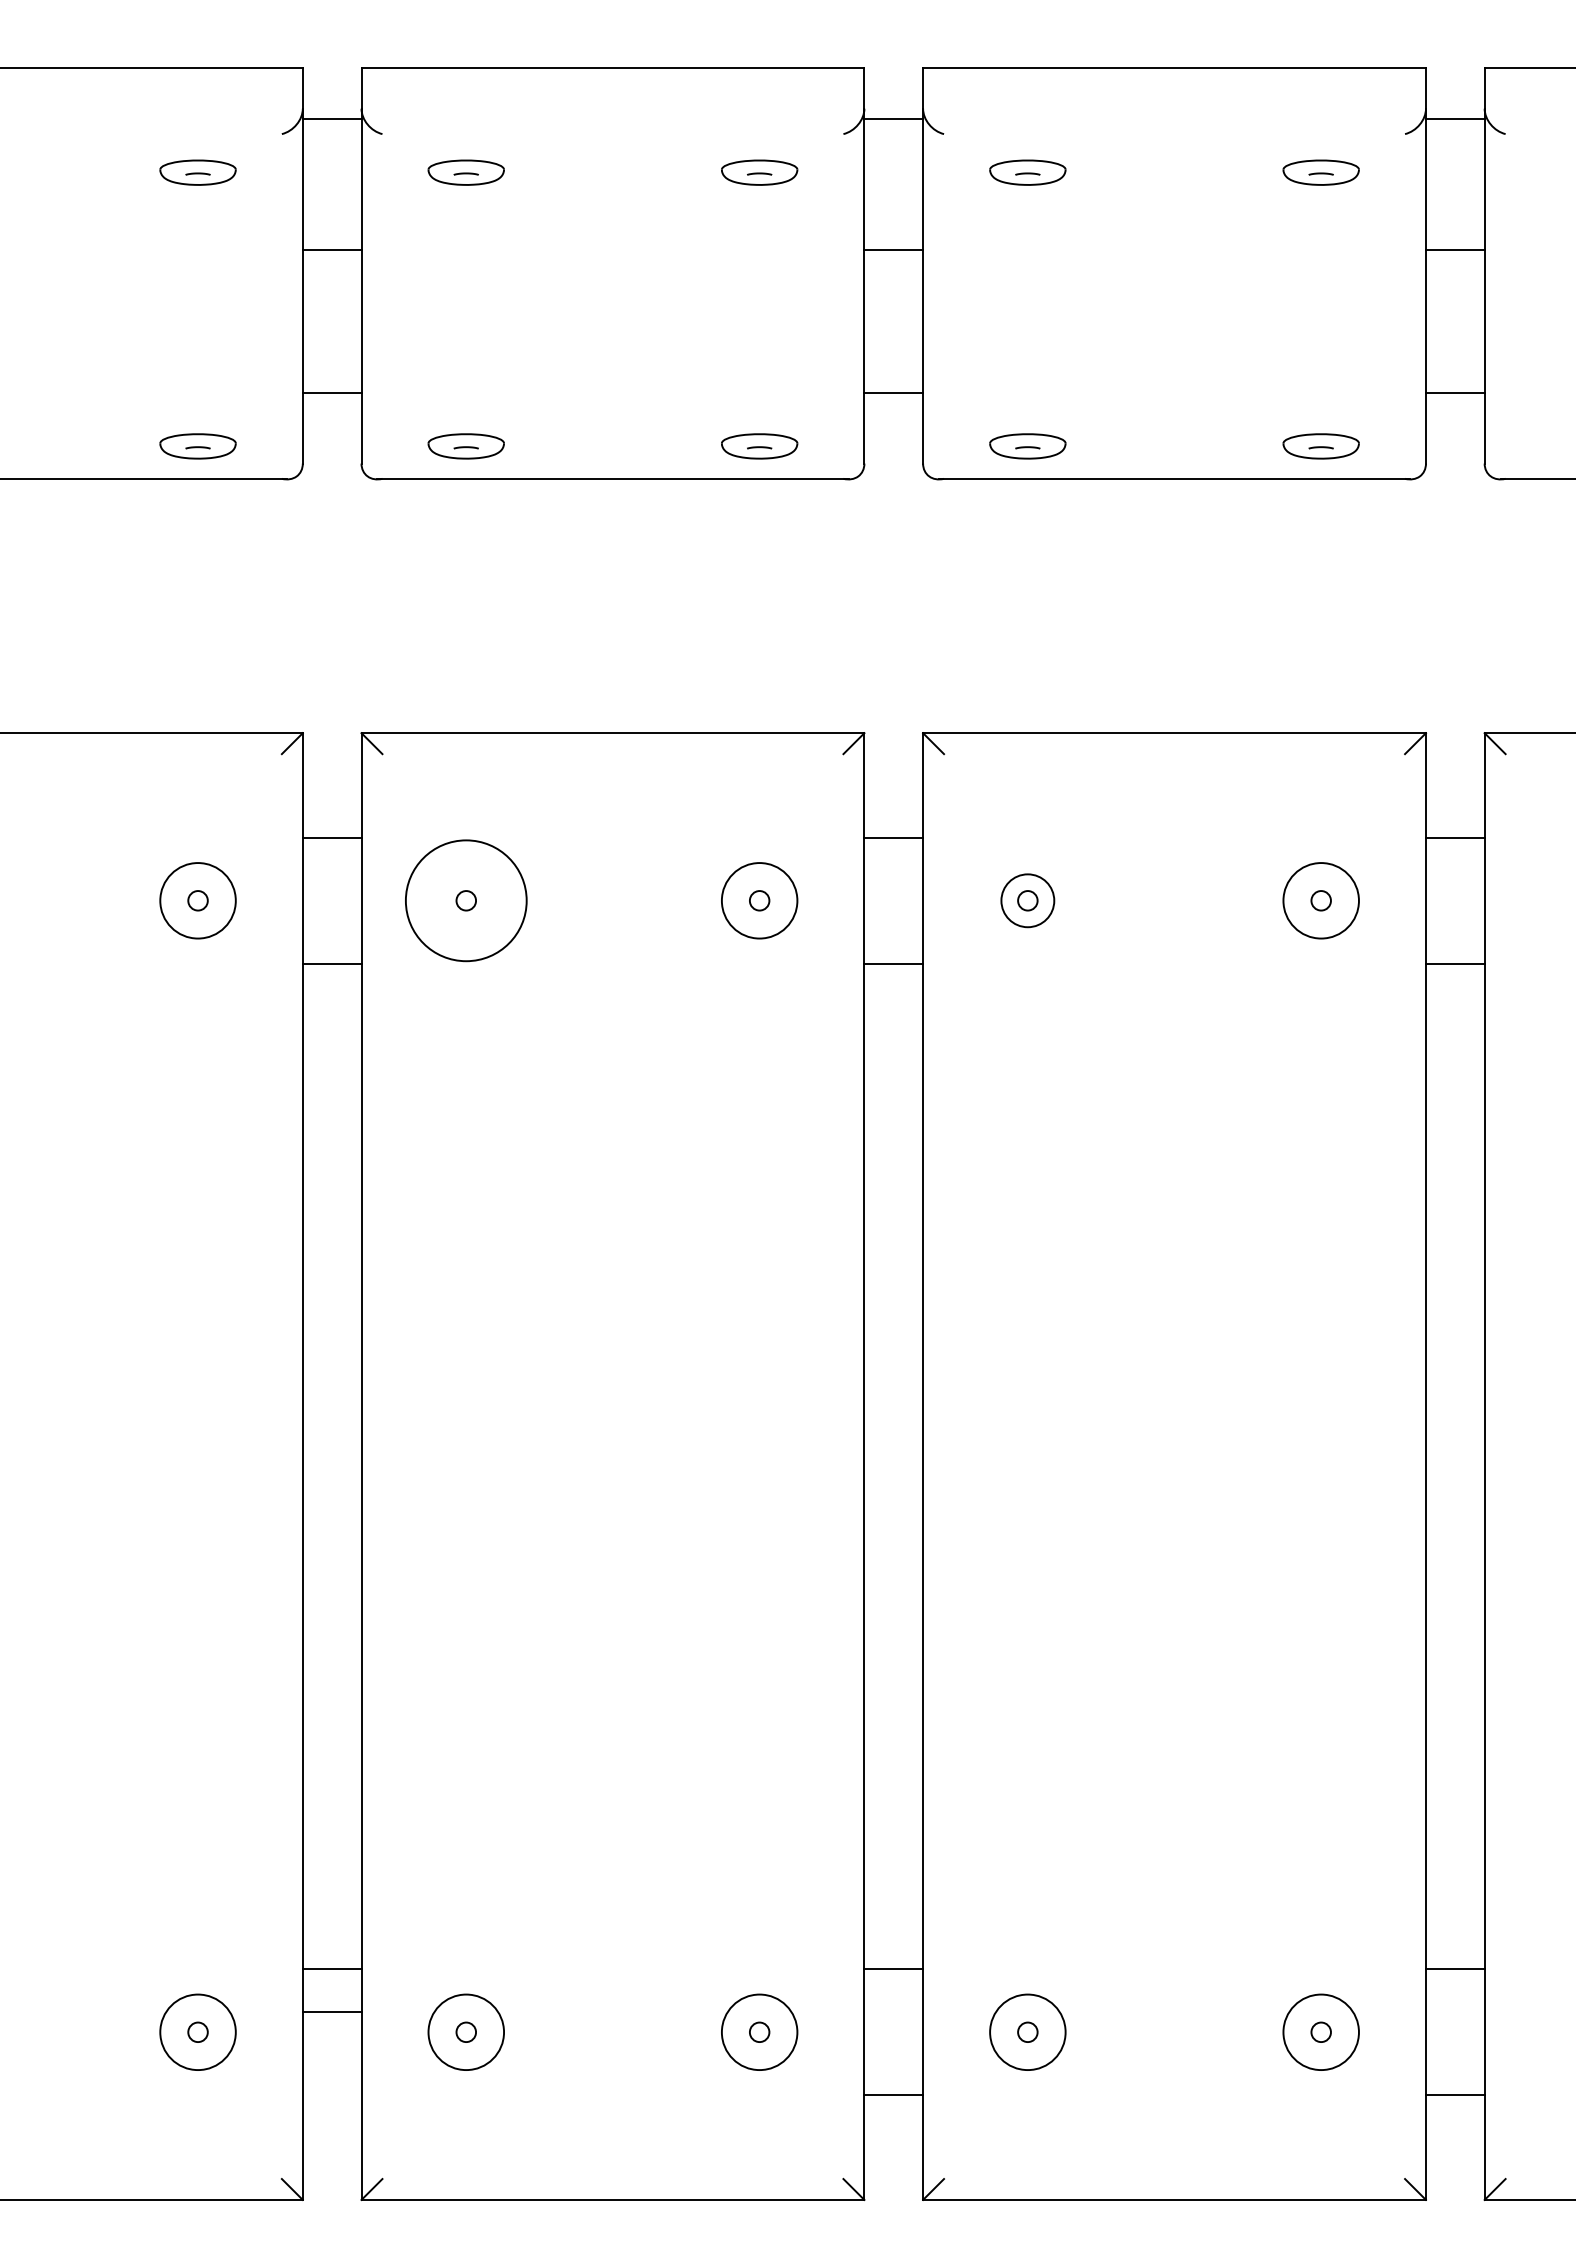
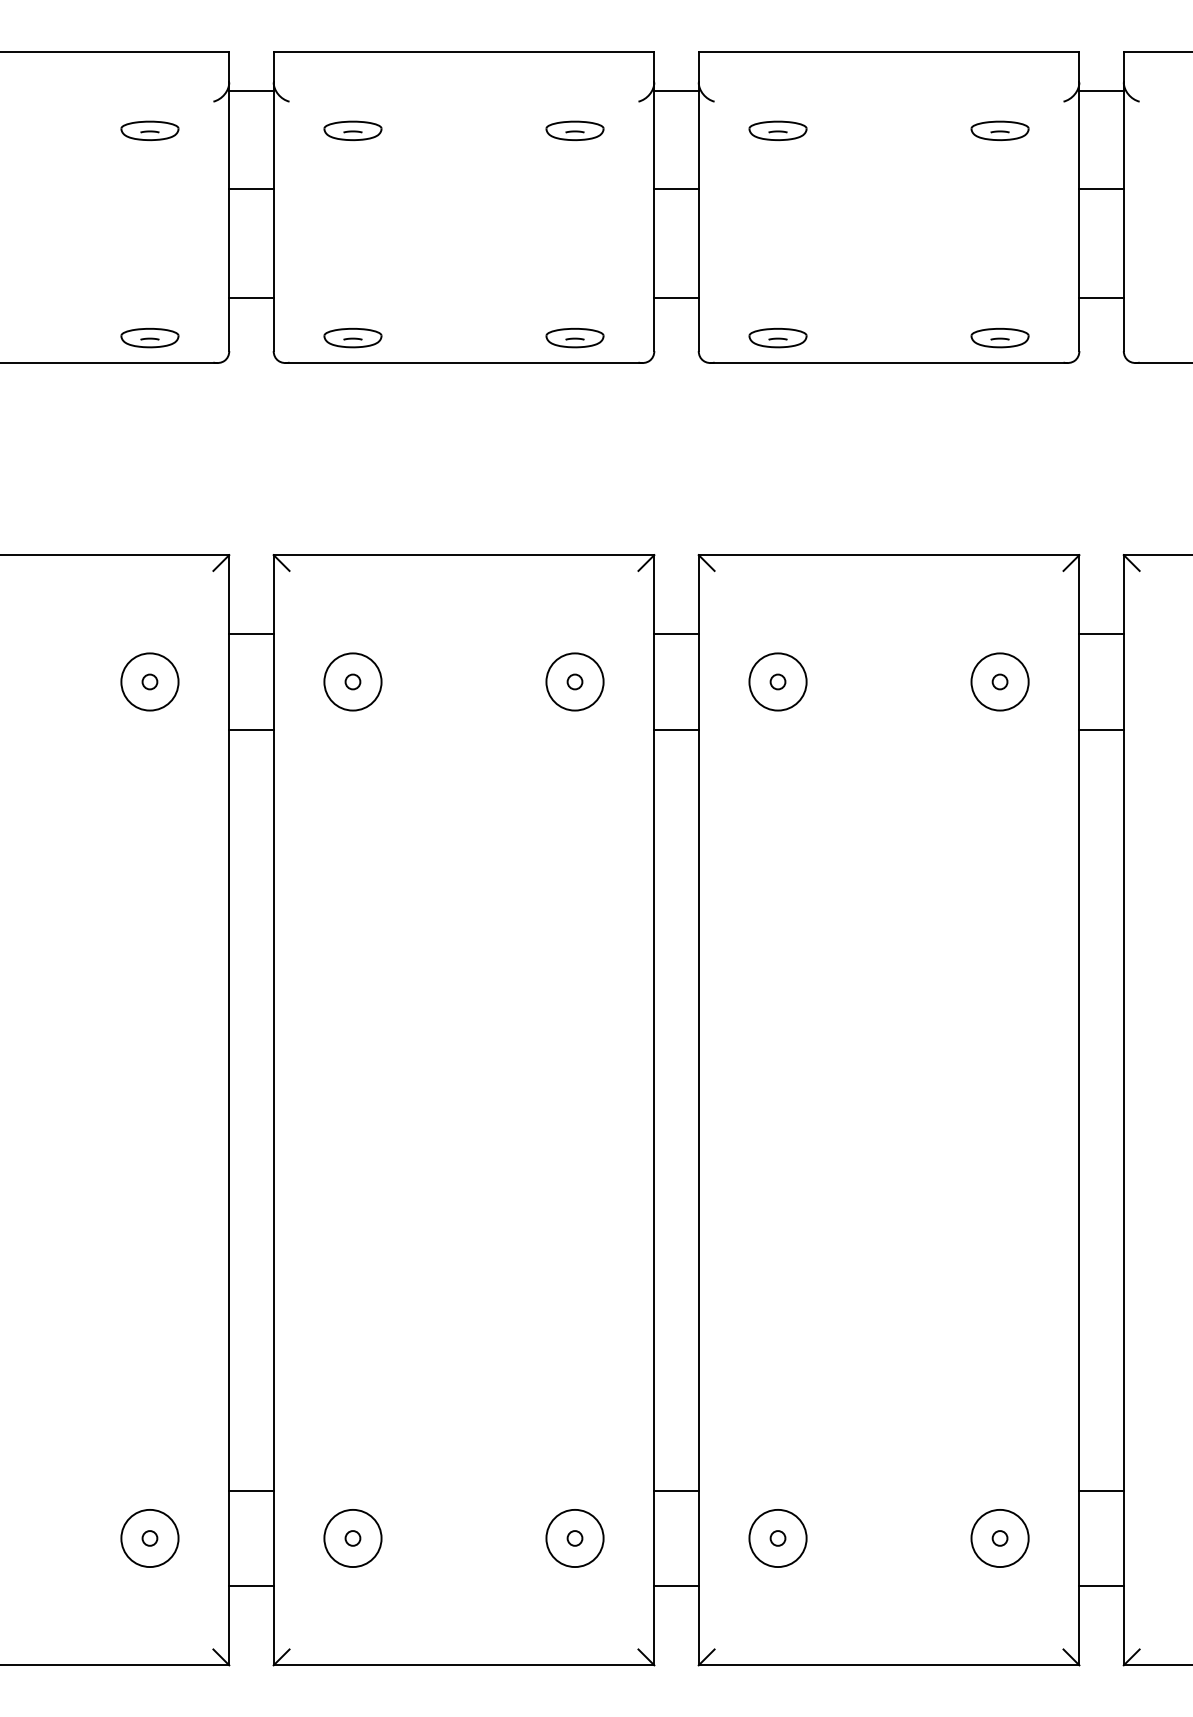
circle: (466, 900) -> (353, 681), size x0.62
circle: (1027, 900) -> (777, 681), size x1.43
line: (331, 2012) -> (250, 1586), moved

